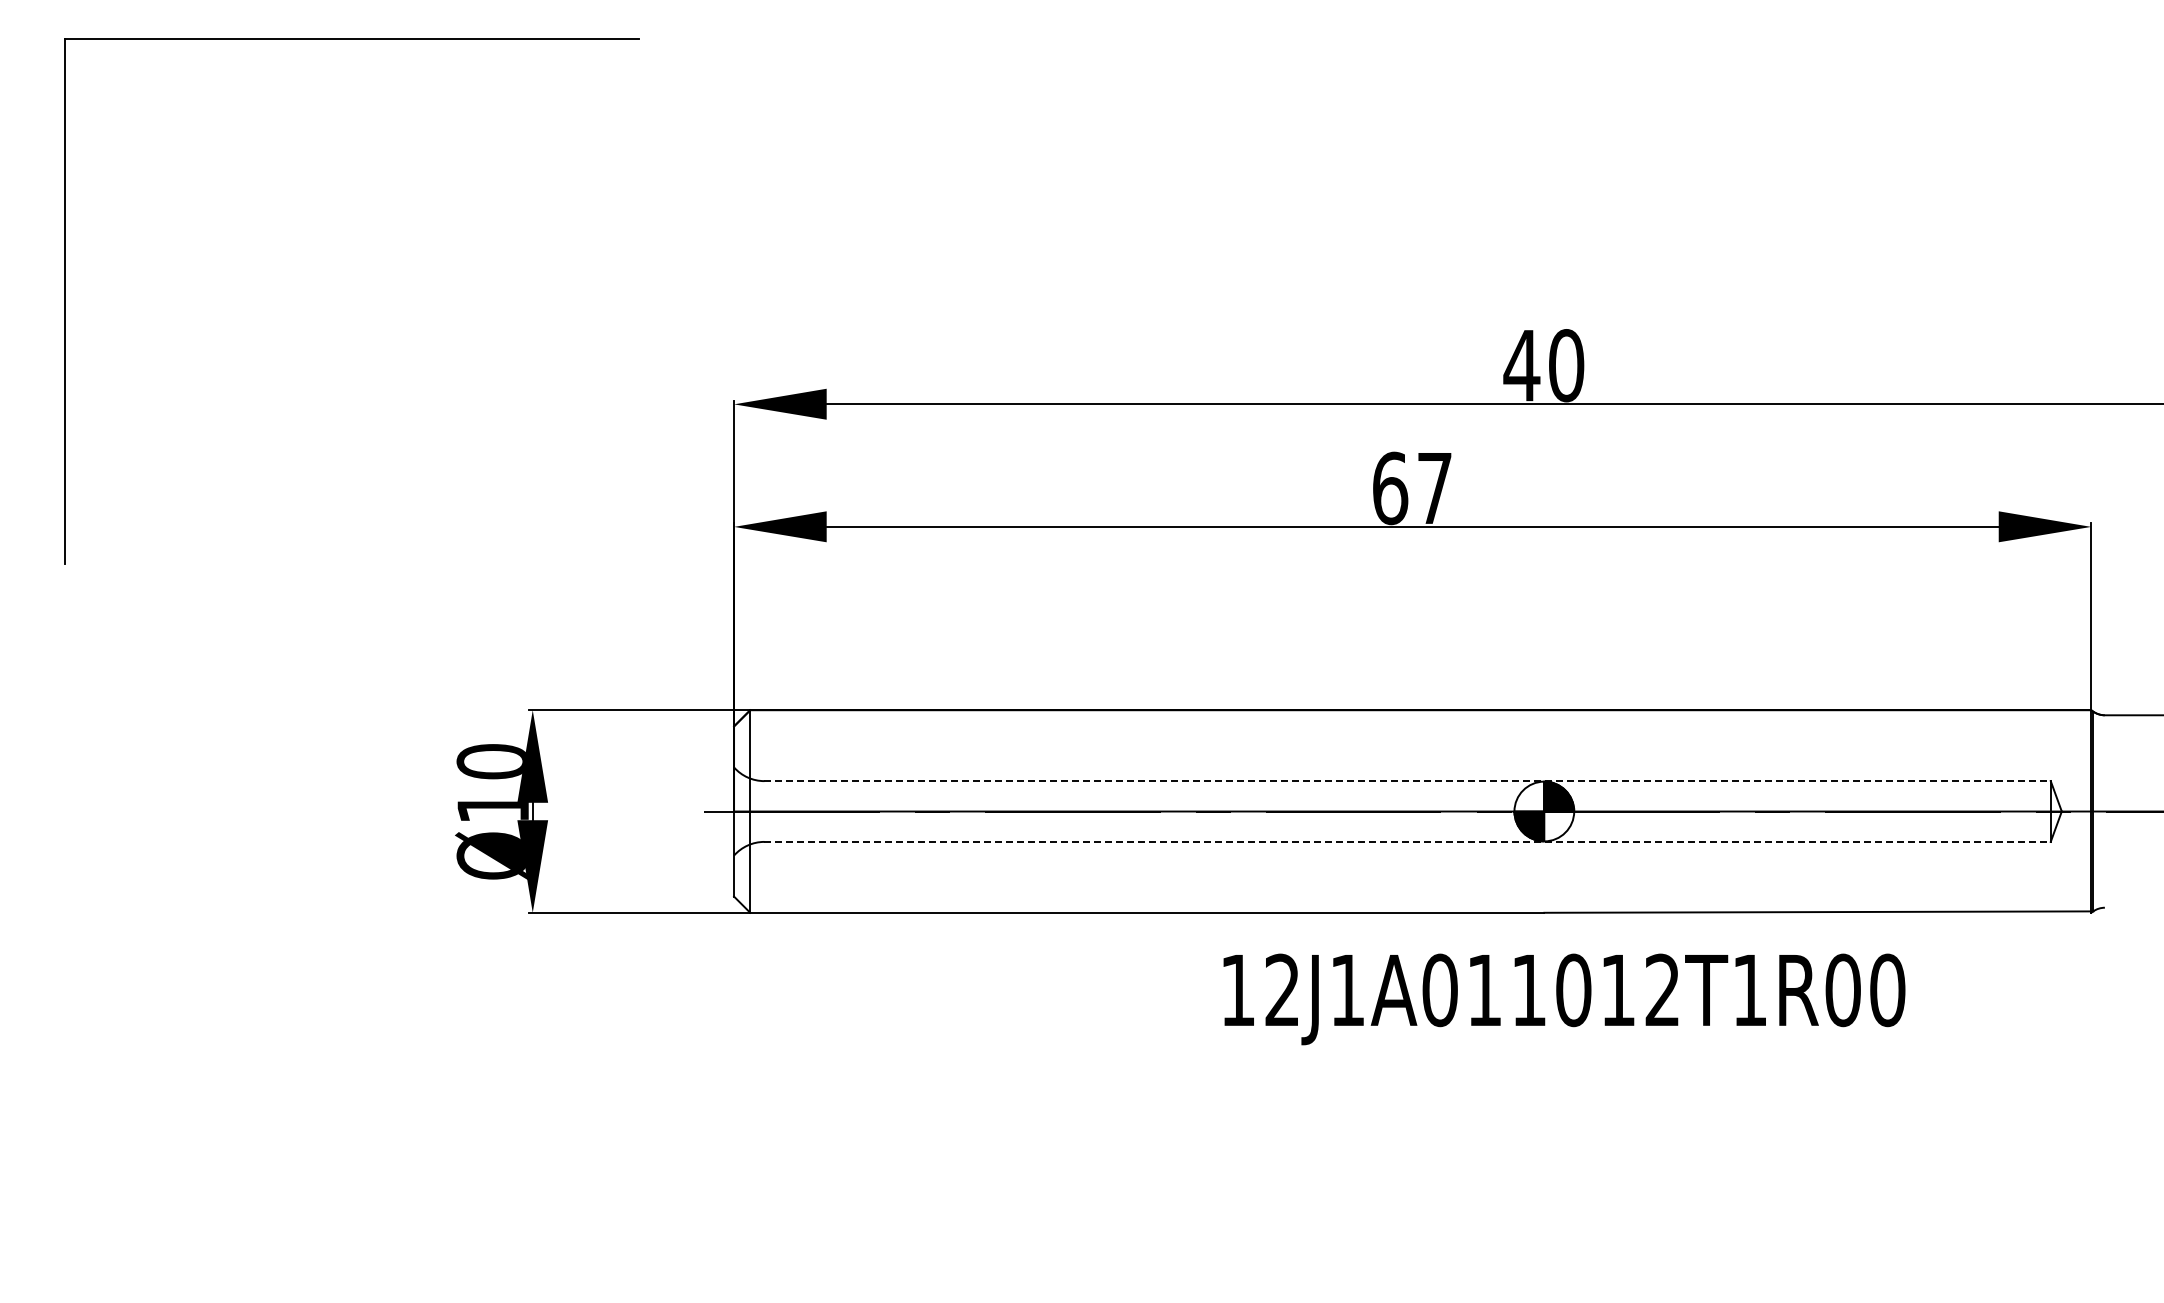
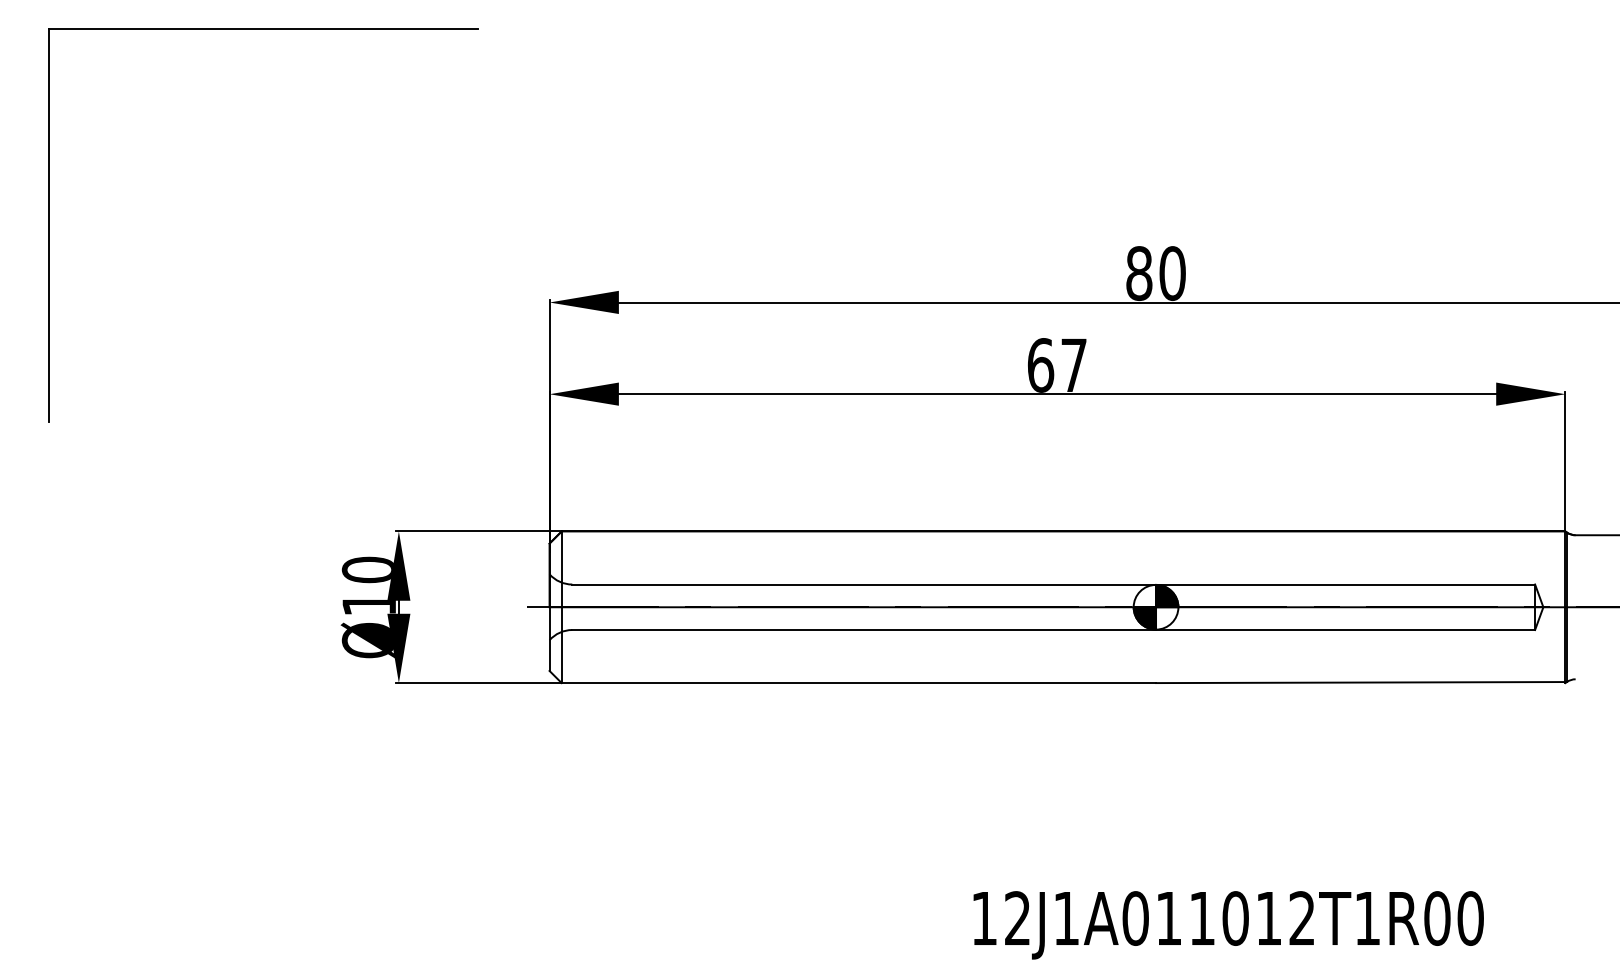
text: (1521, 365) -> (1138, 273), 40 -> 80
line: (1408, 781) -> (1054, 584), dashed -> solid
line: (1408, 841) -> (1054, 629), dashed -> solid
text: (1564, 999) -> (1228, 925), moved

